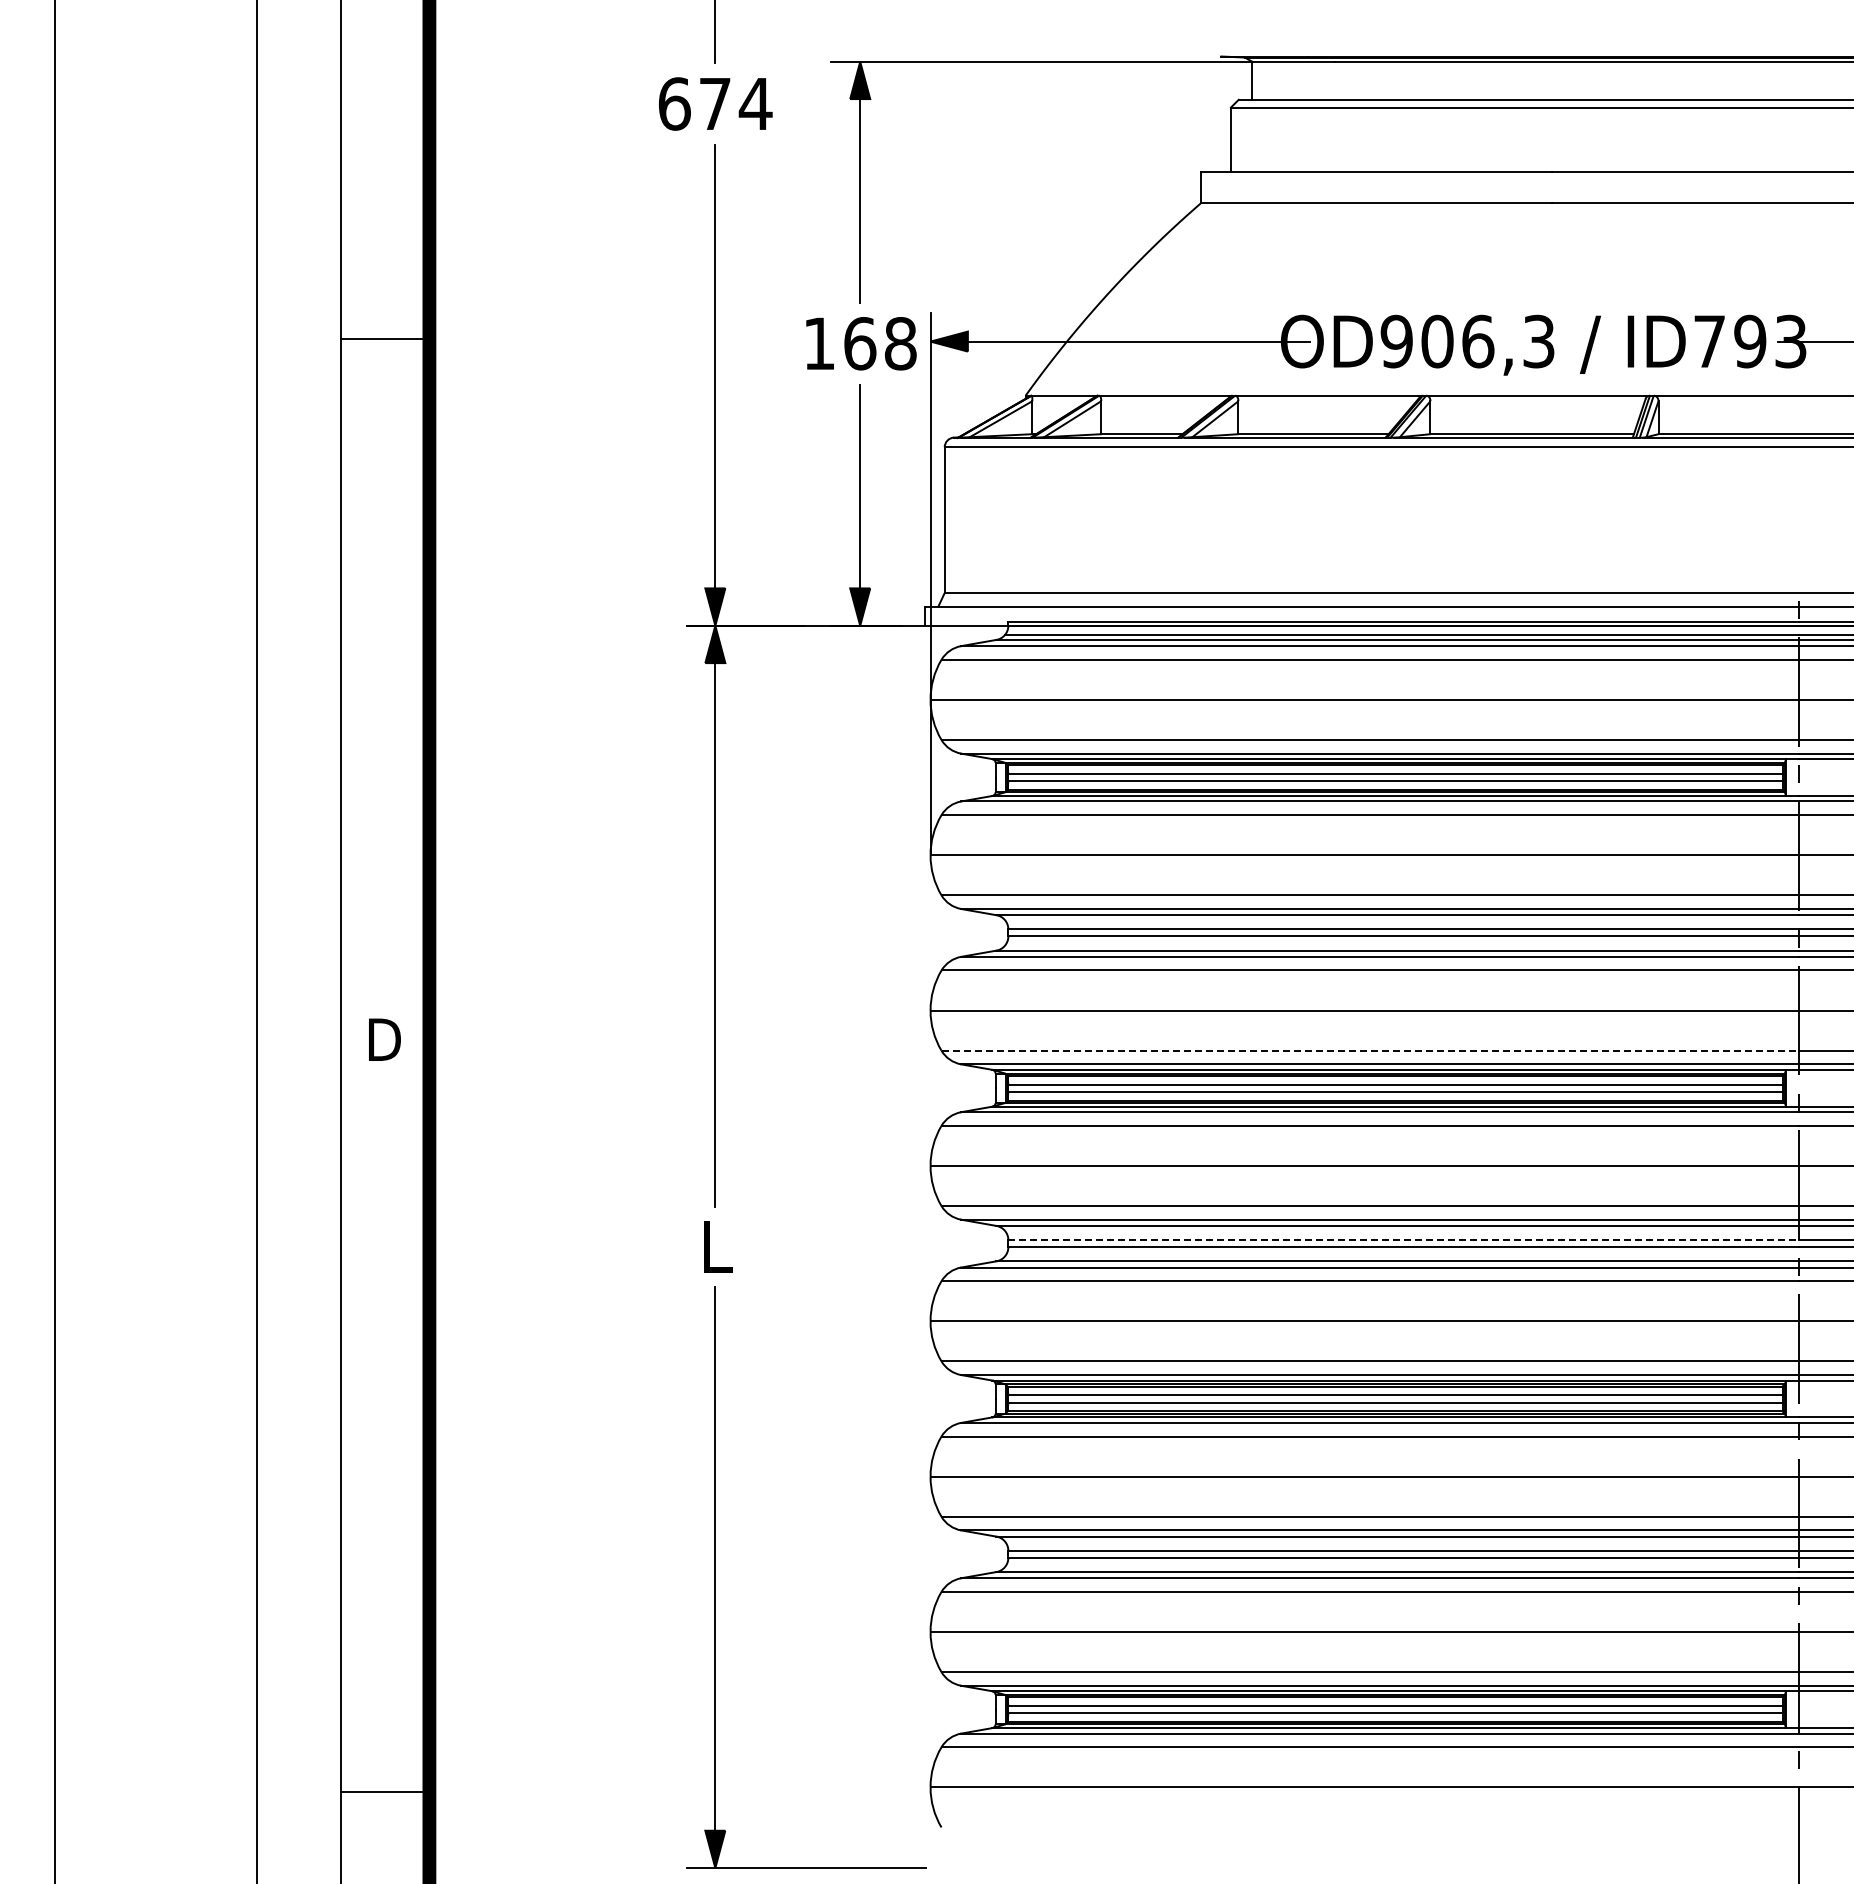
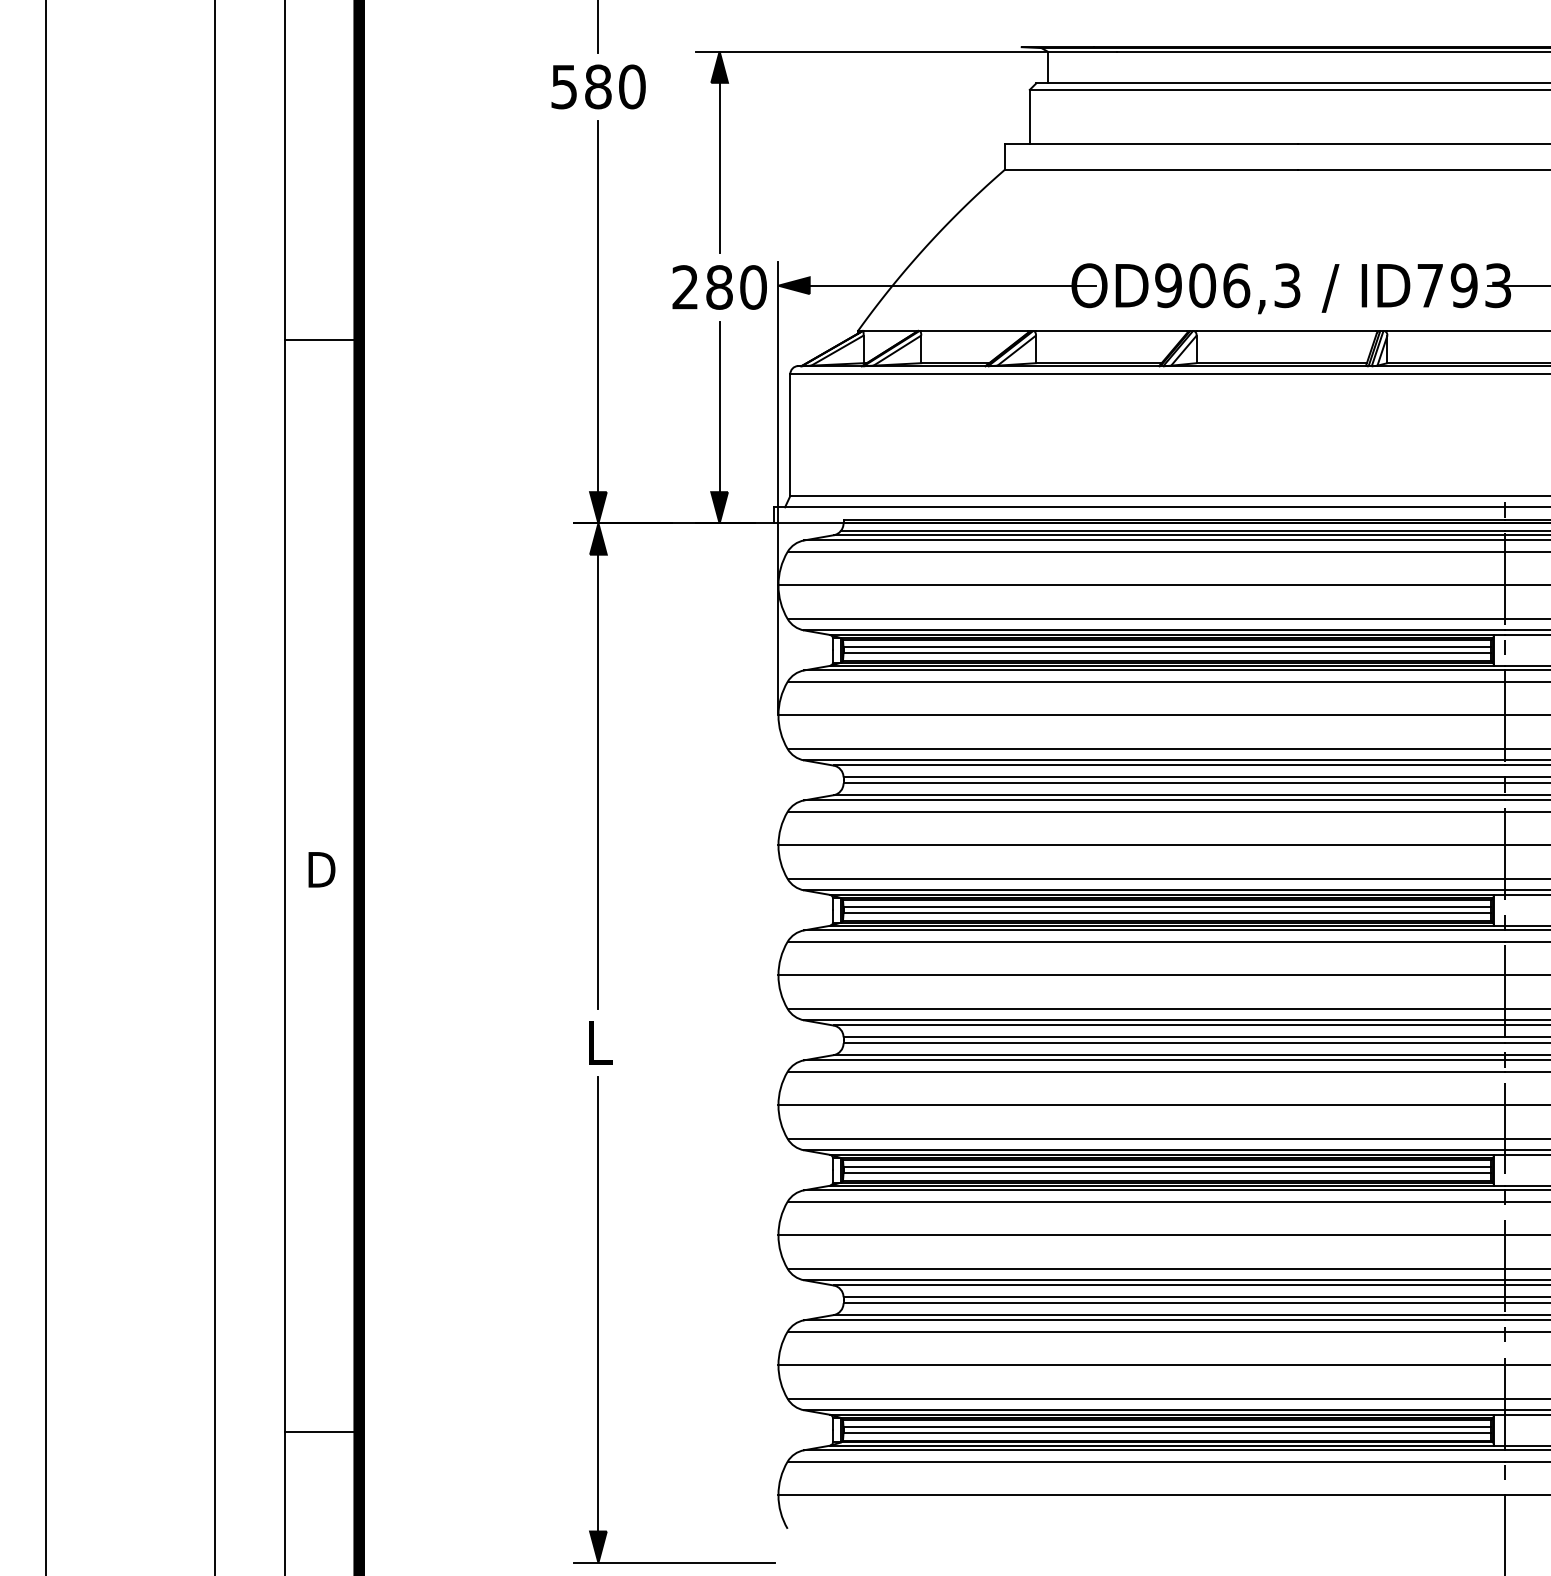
text: (715, 103) -> (598, 86), 674 -> 580
line: (384, 339) -> (321, 340), moved
text: (860, 343) -> (719, 287), 168 -> 280
line: (1370, 1050) -> (1146, 878), dashed -> solid
line: (1403, 1240) -> (1174, 1037), dashed -> solid
line: (384, 1792) -> (321, 1432), moved

